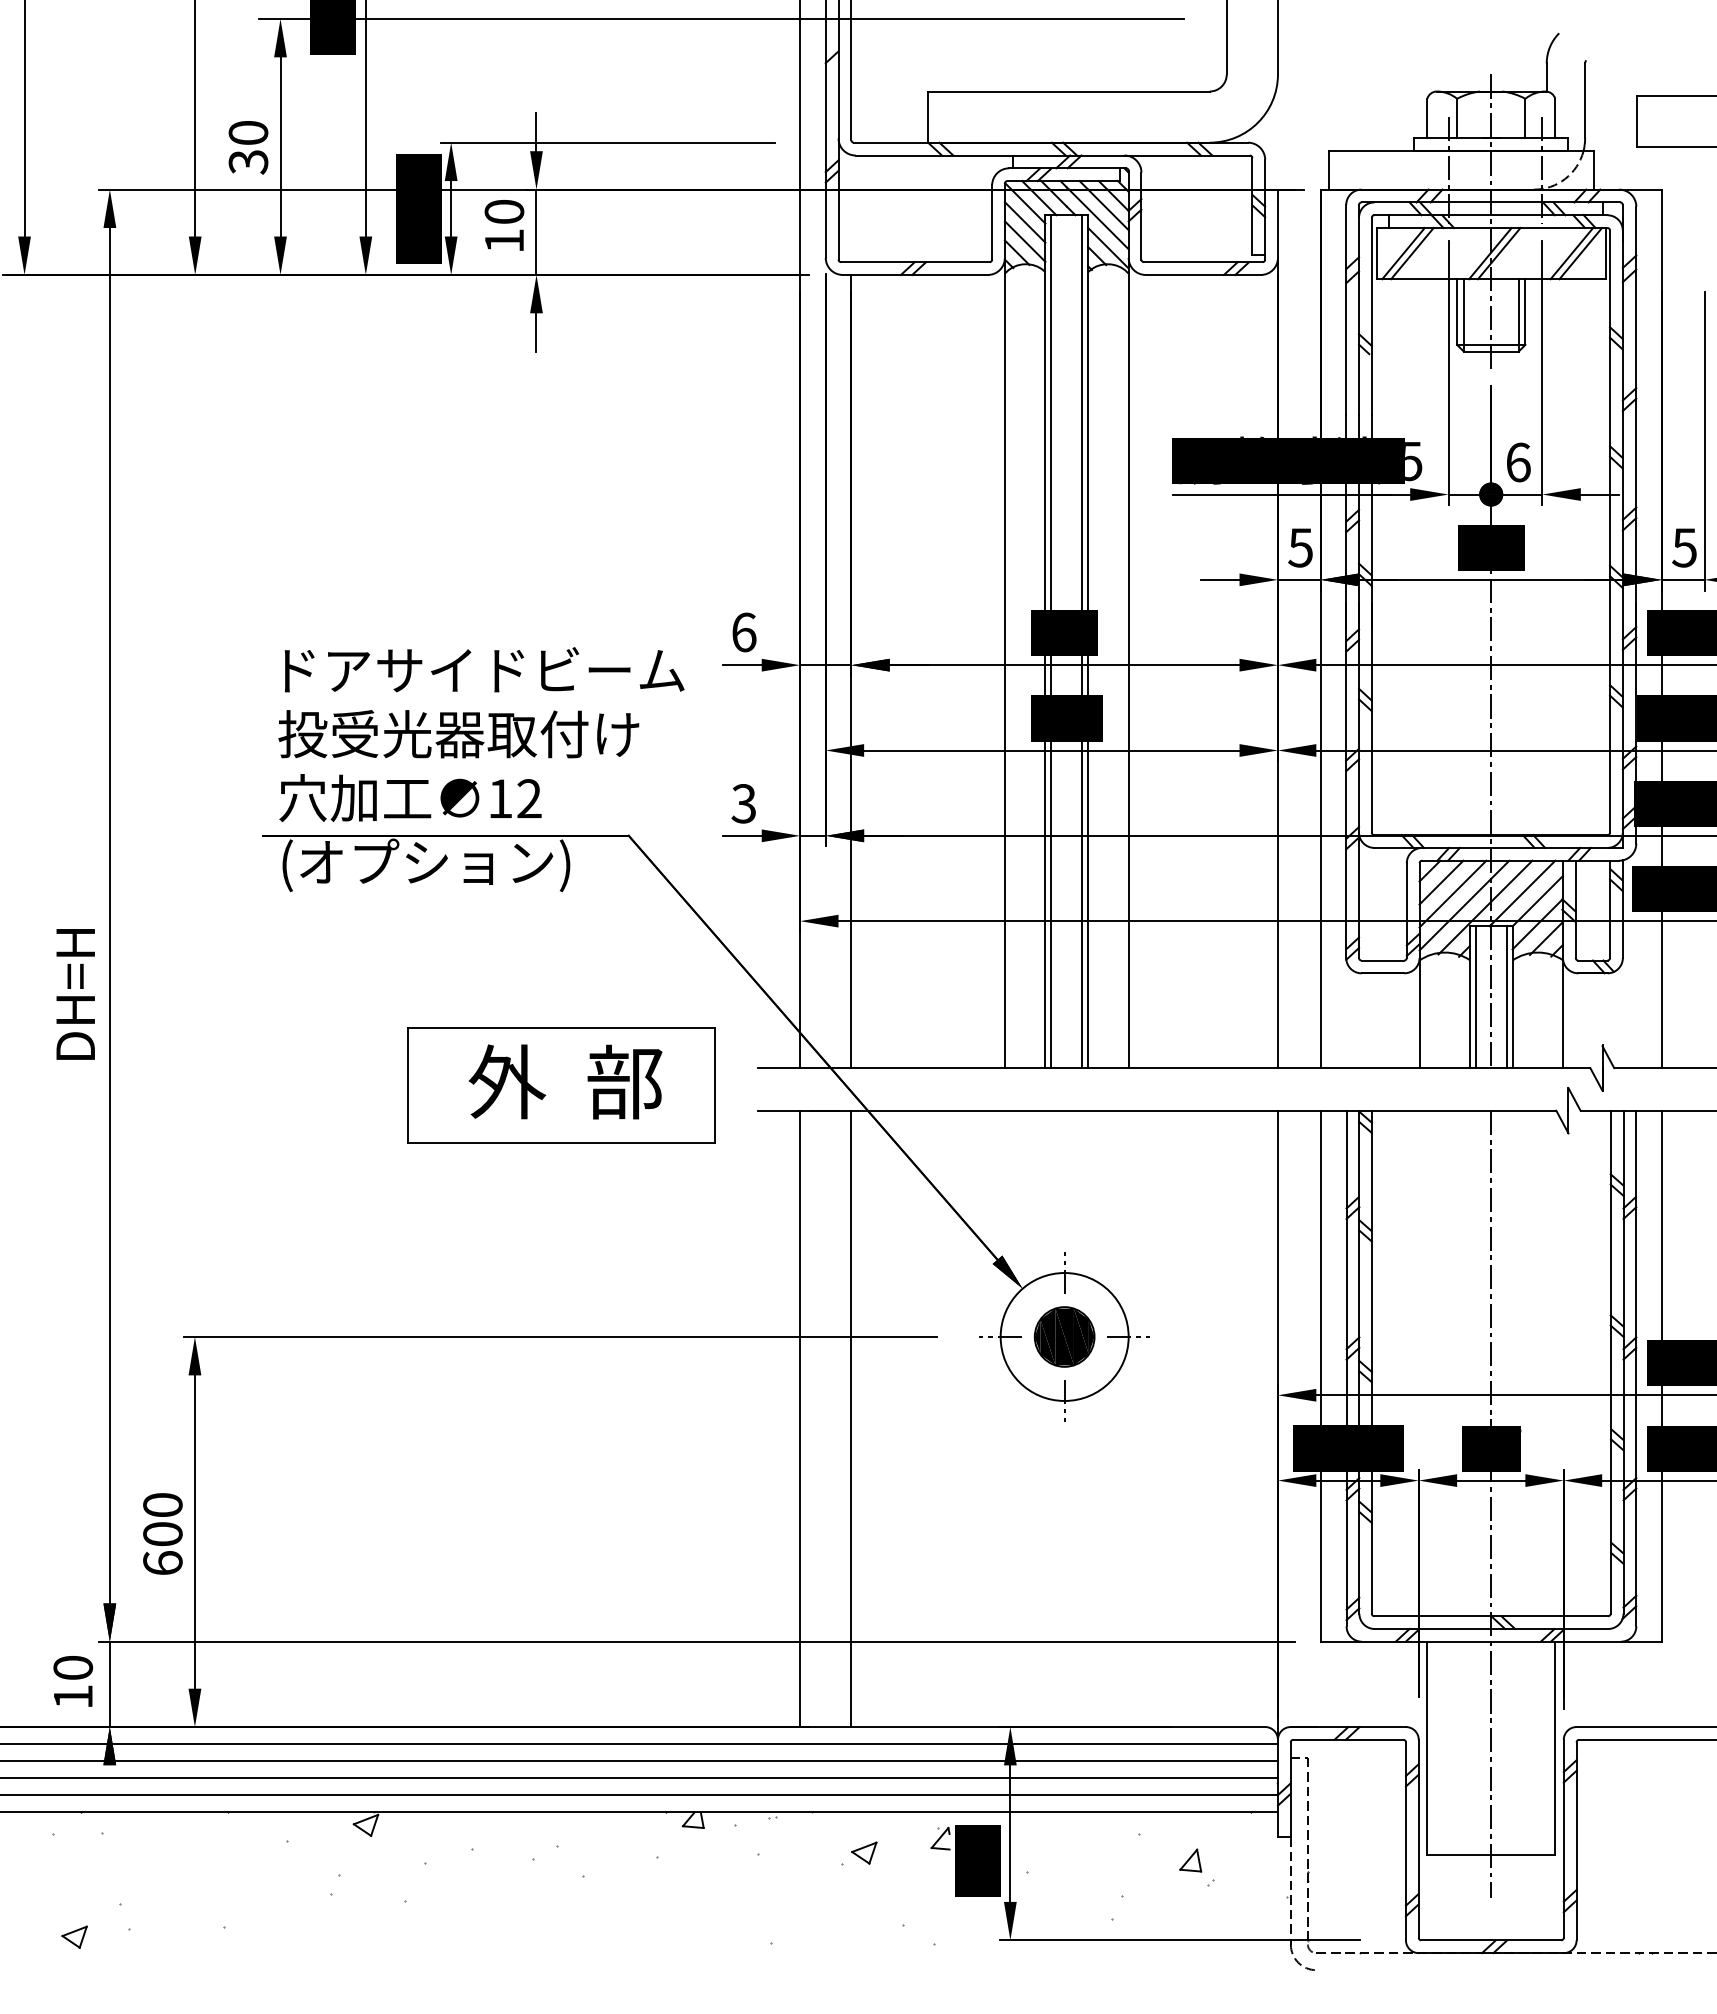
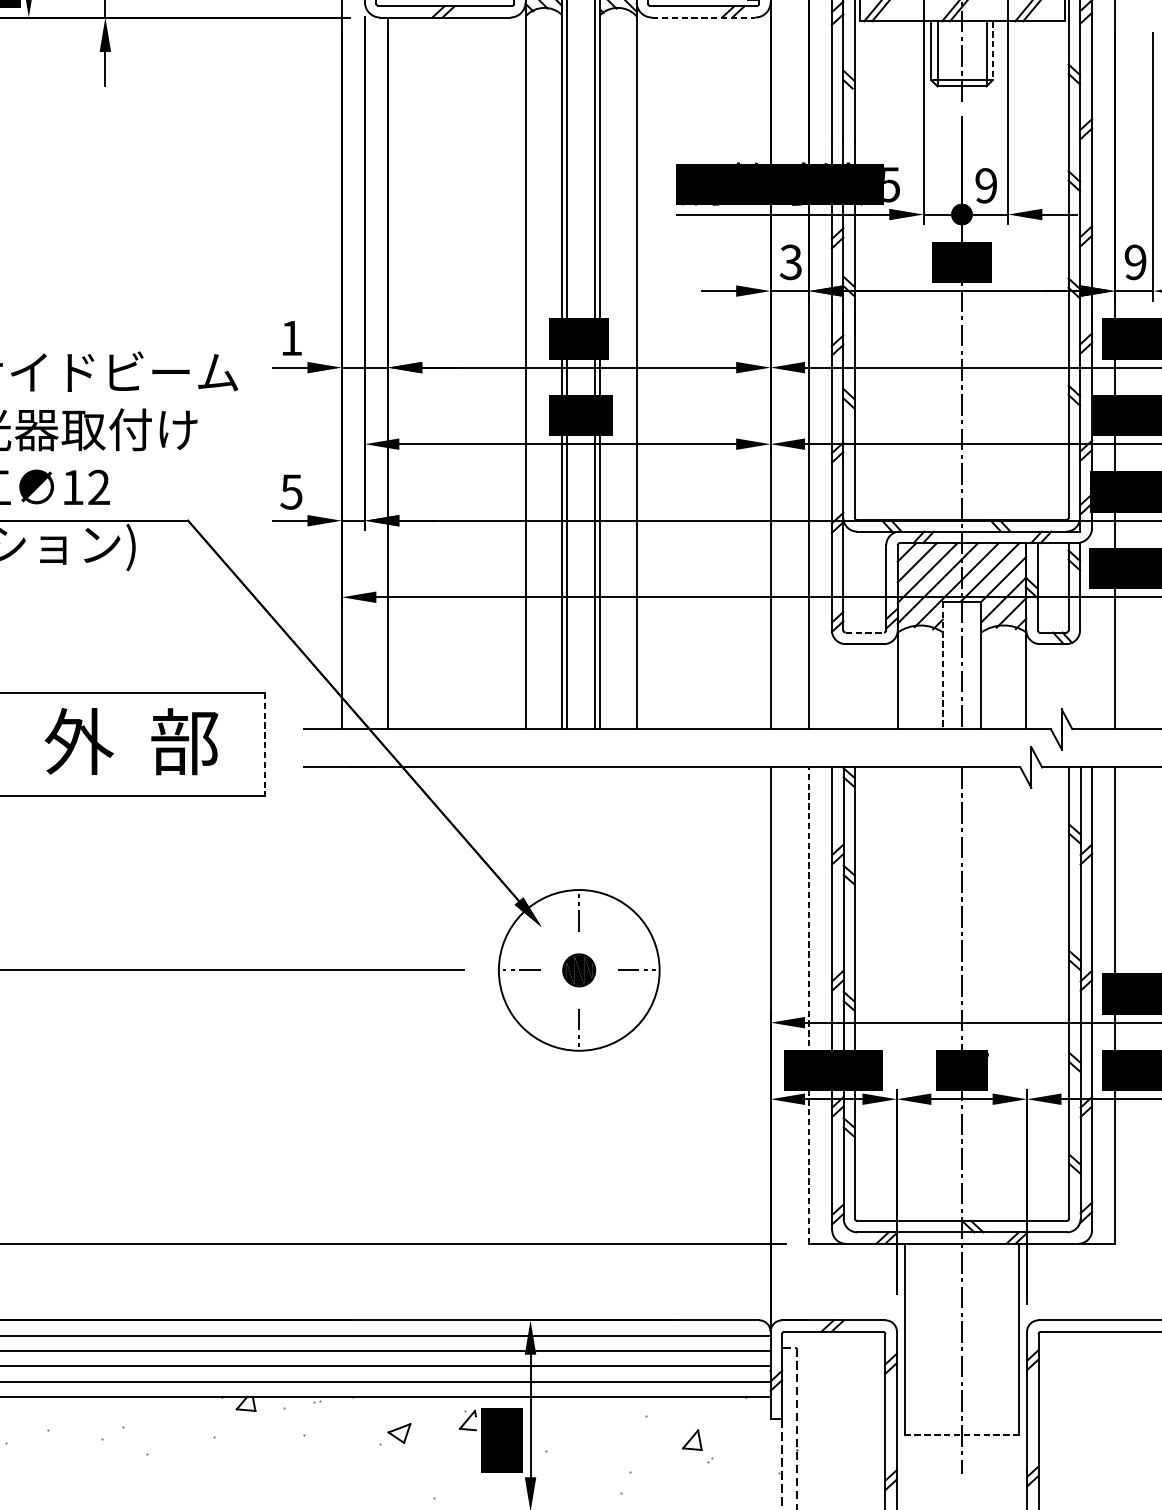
line: (1203, 274) -> (703, 17), solid -> dashed
line: (1525, 312) -> (992, 51), solid -> dashed
text: (1518, 462) -> (986, 185), 6 -> 9
text: (1300, 547) -> (790, 262), 5 -> 3
text: (1684, 547) -> (1135, 262), 5 -> 9
text: (744, 632) -> (292, 338), 6 -> 1
text: (743, 803) -> (291, 491), 3 -> 5
line: (1383, 960) -> (865, 632), solid -> dashed
line: (1469, 997) -> (942, 665), solid -> dashed
line: (1475, 997) -> (947, 665), removed
line: (1506, 997) -> (975, 665), removed
line: (714, 1085) -> (265, 744), solid -> dashed
circle: (1064, 1336) -> (579, 969), size x1.4
part: (1064, 1336) -> (579, 969), size x0.6
line: (1320, 1375) -> (808, 1004), solid -> dashed
line: (800, 1417) -> (342, 1042), removed
line: (851, 1418) -> (388, 1043), removed
line: (1491, 1855) -> (962, 1435), solid -> dashed

